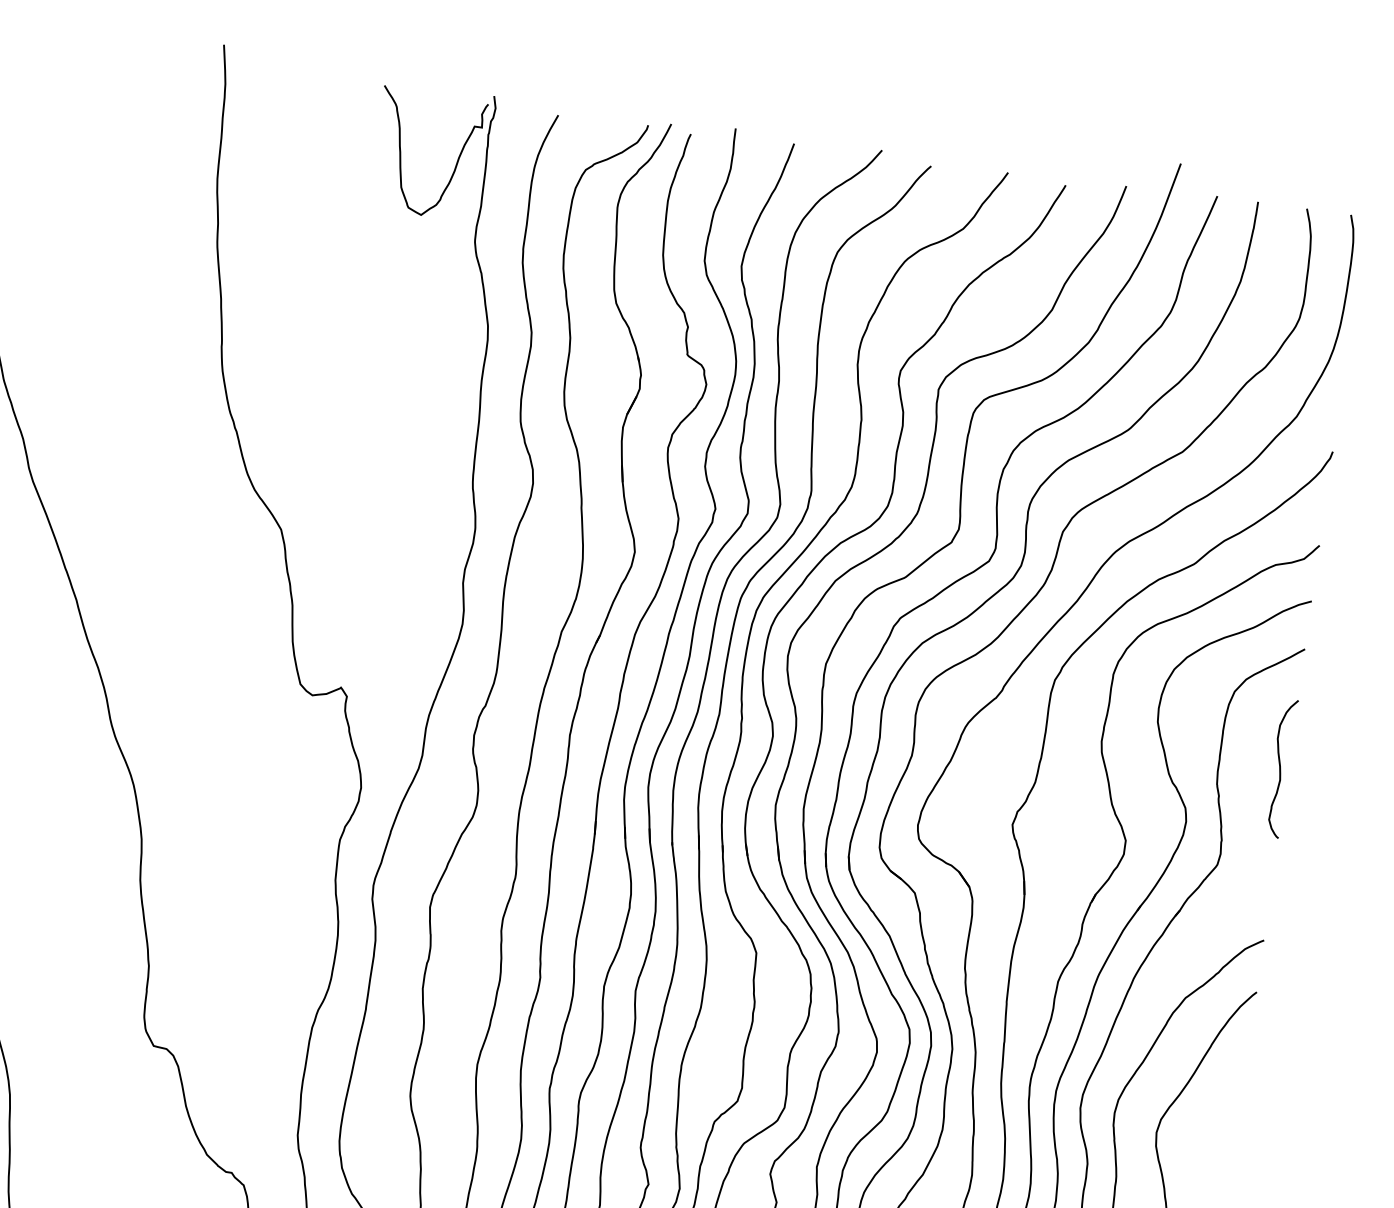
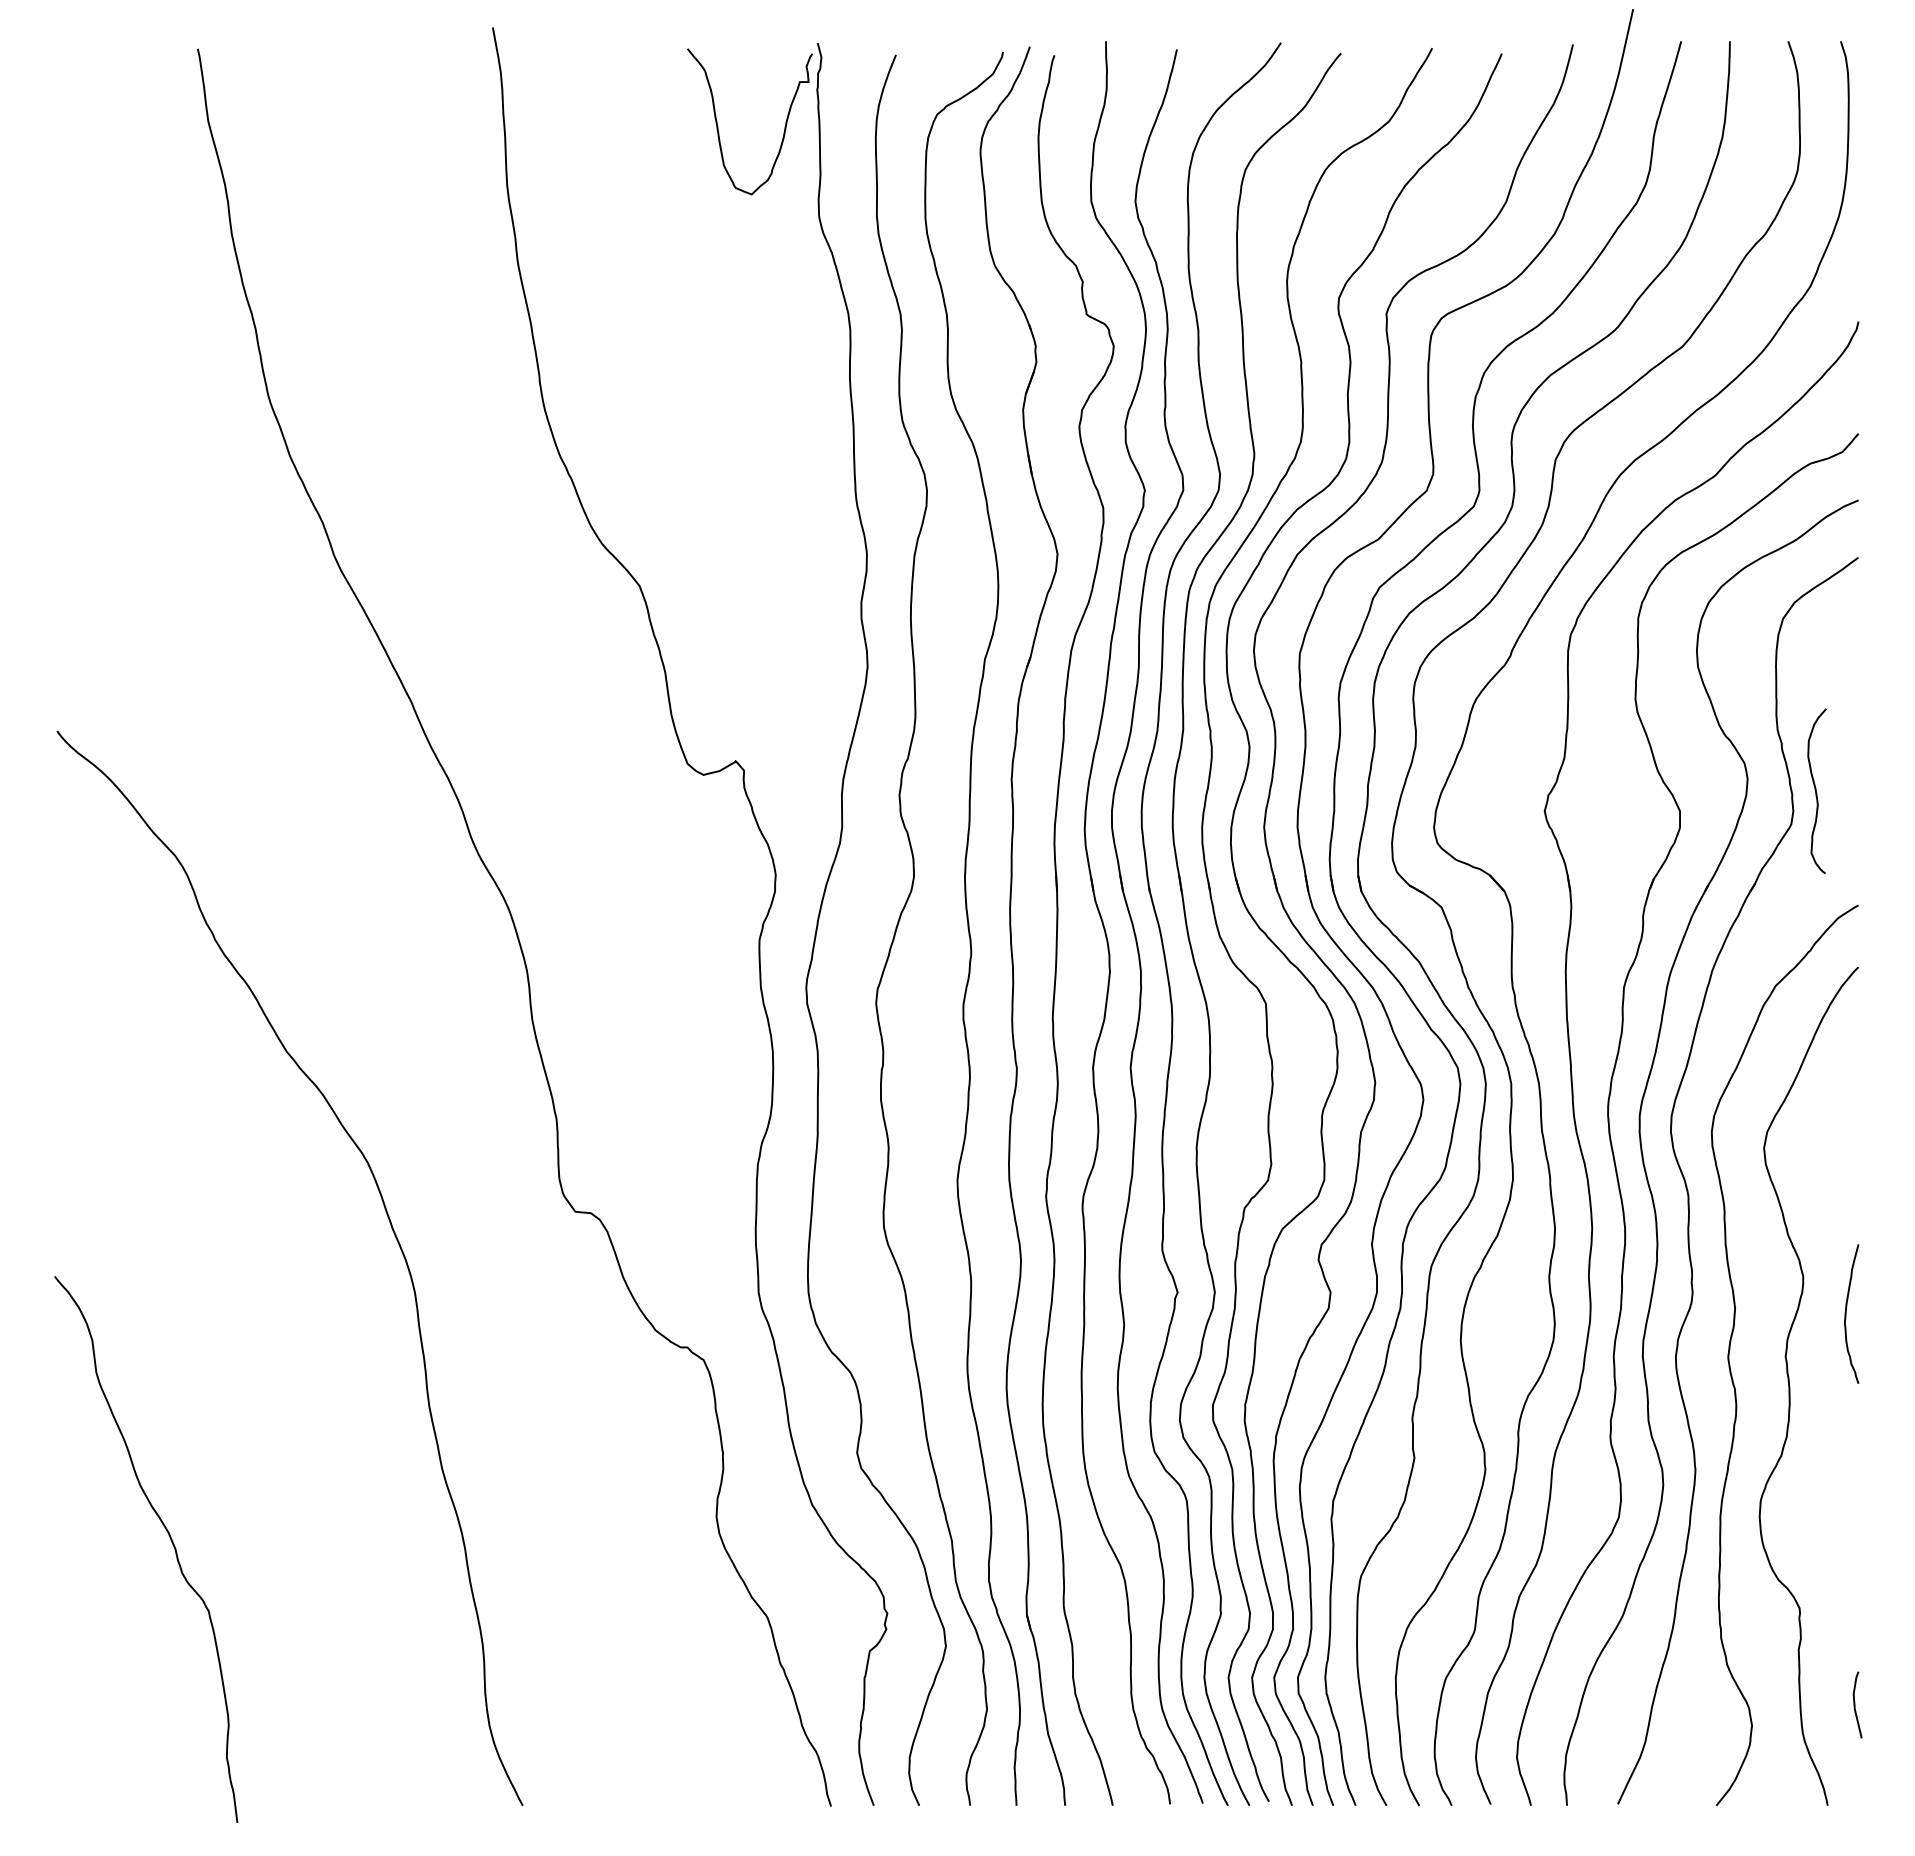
curve: (1280, 767) -> (1816, 790), moved

